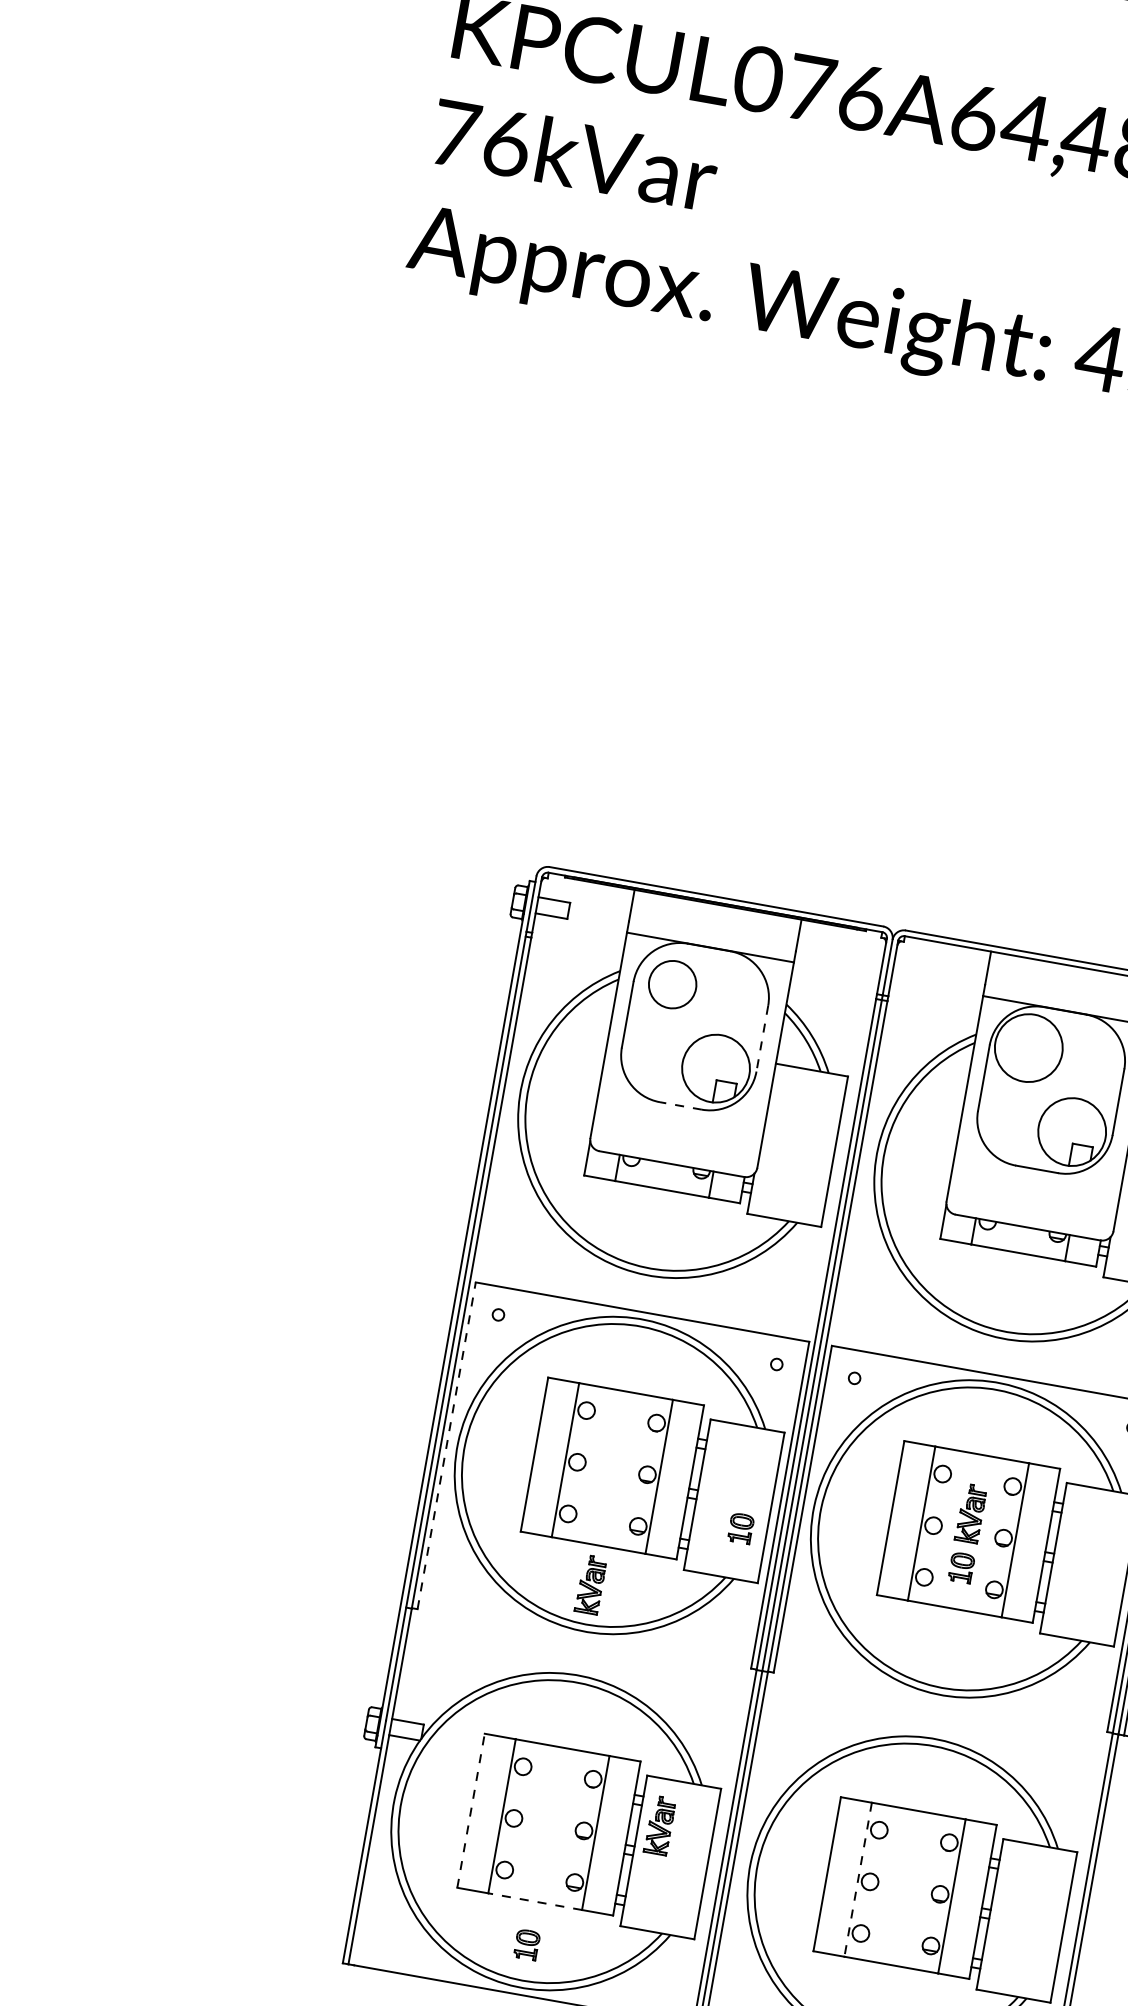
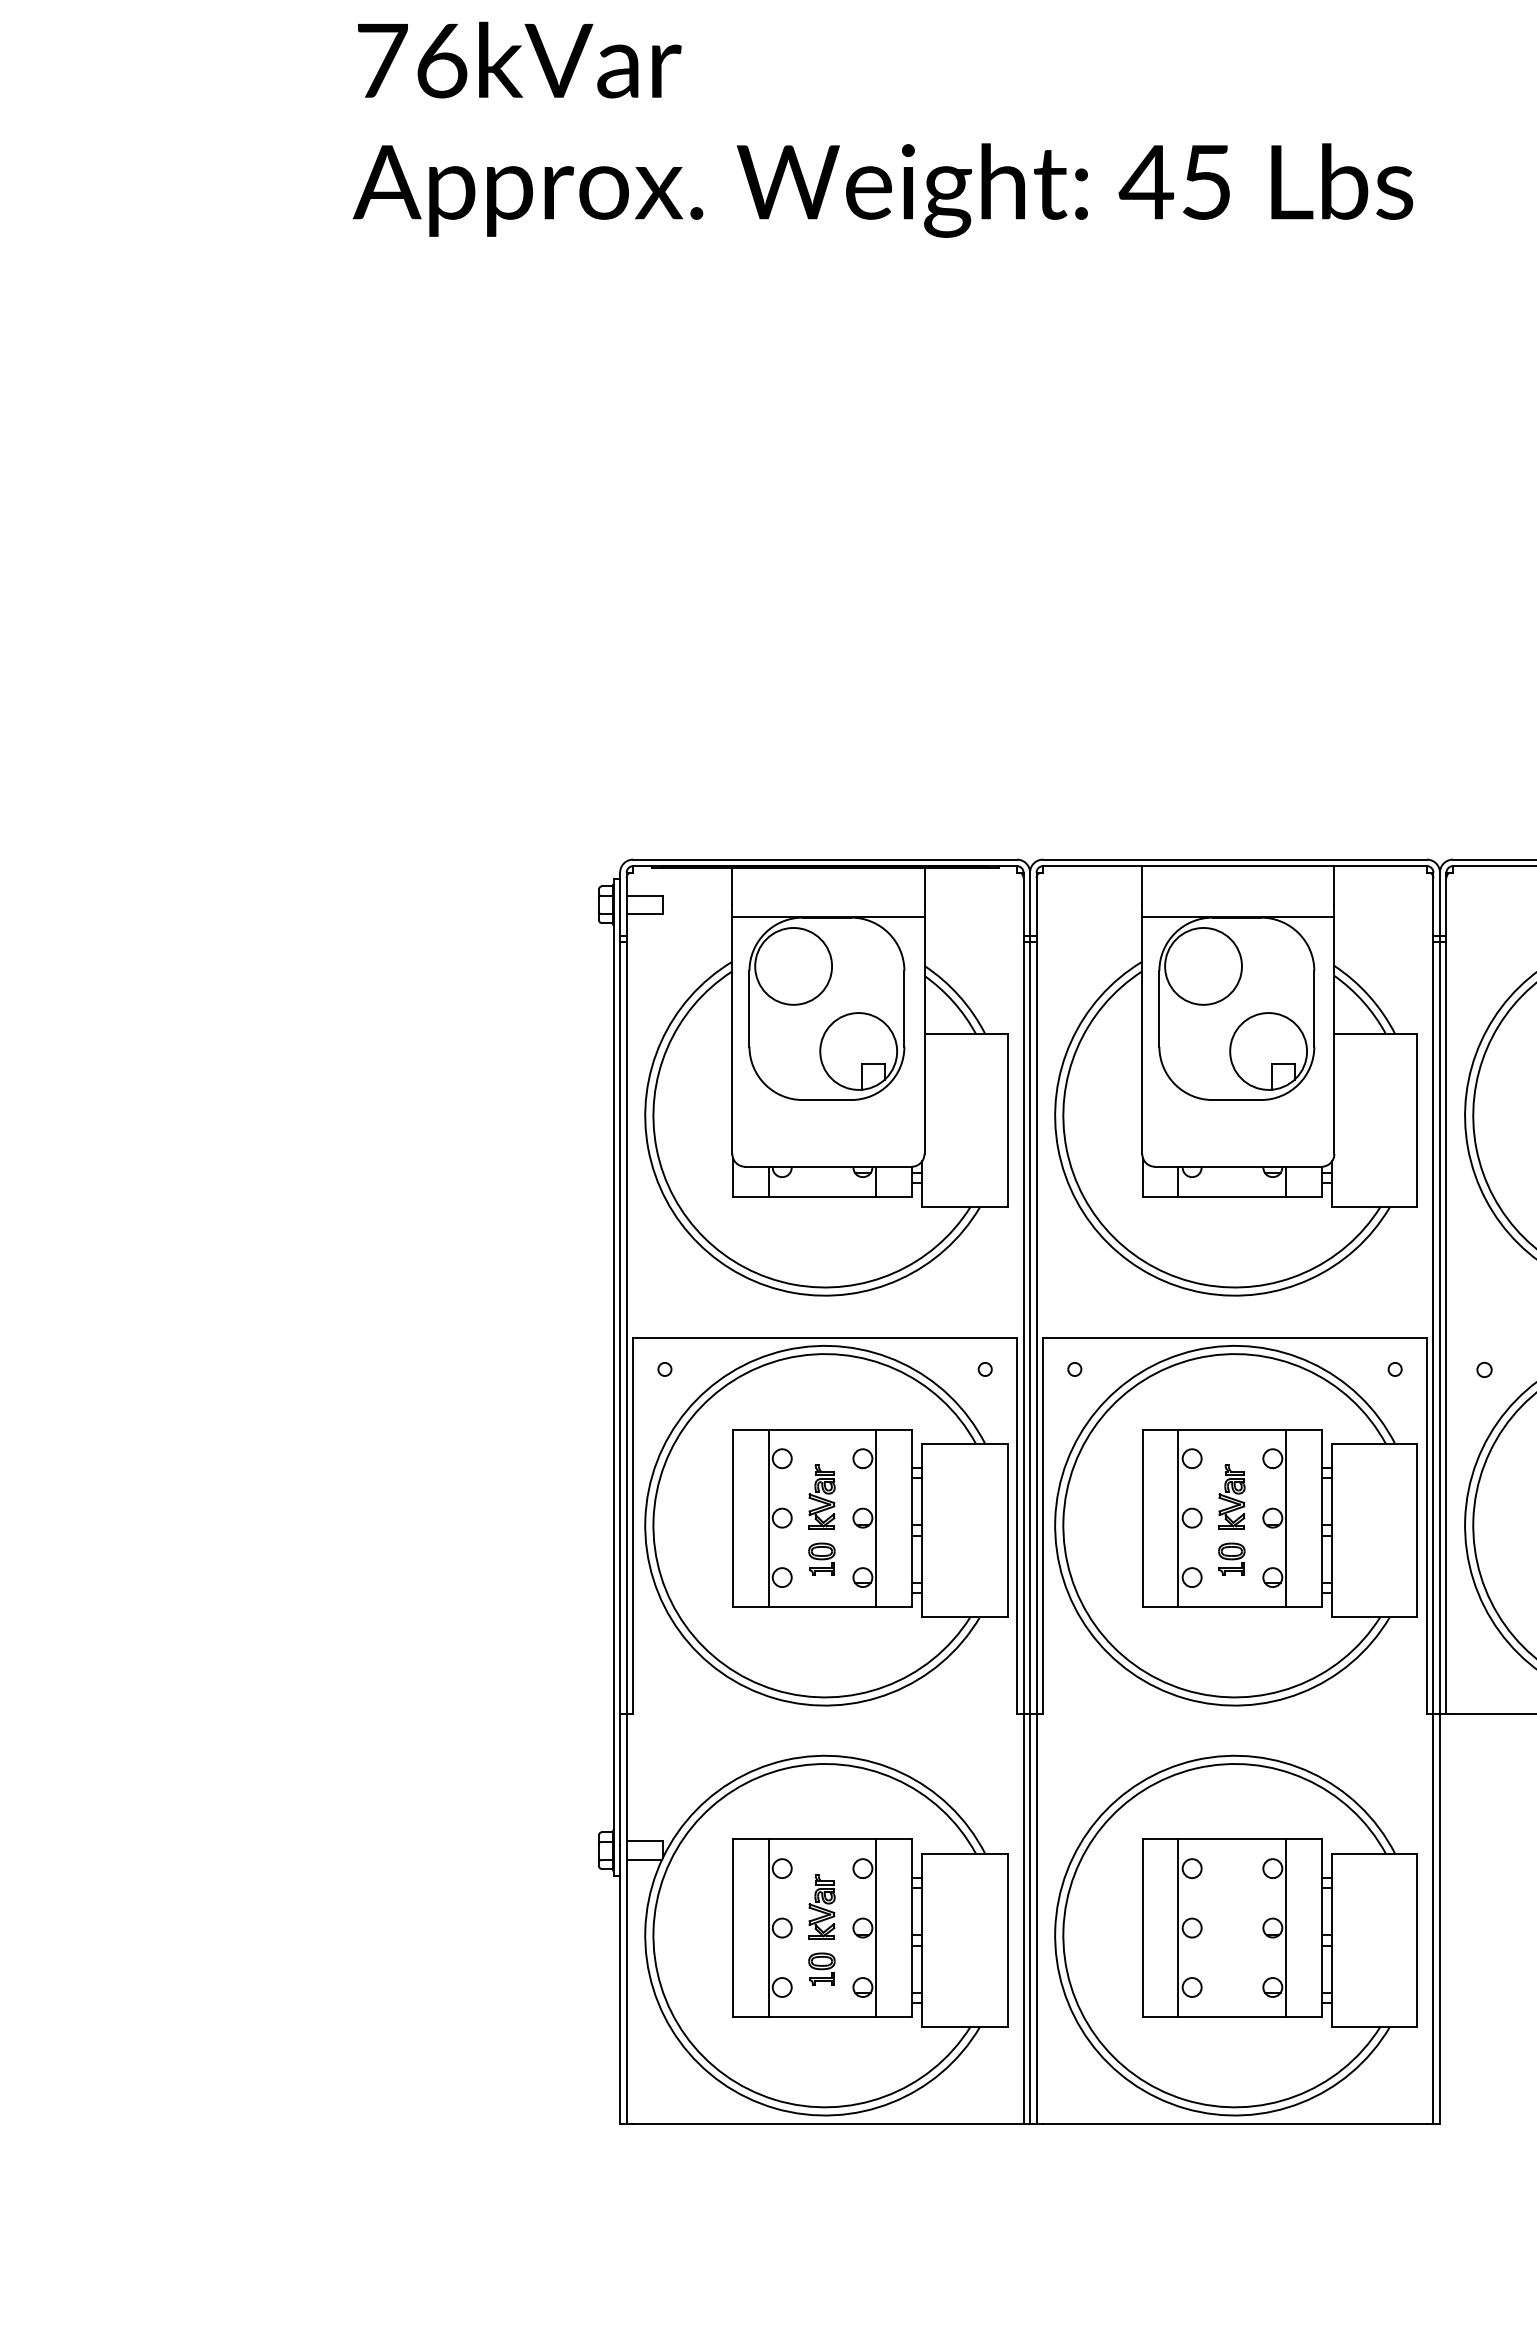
circle: (672, 984) -> (793, 966), size x1.43
line: (762, 1038) -> (904, 1008), dashed -> solid
line: (680, 1106) -> (826, 1100), dashed -> solid
line: (447, 1445) -> (633, 1525), dashed -> solid
part: (740, 1527) -> (821, 1558), moved
part: (590, 1584) -> (821, 1496), moved
line: (470, 1811) -> (732, 1928), dashed -> solid
part: (659, 1825) -> (821, 1906), moved
line: (858, 1880) -> (1178, 1928), dashed -> solid
line: (535, 1901) -> (822, 2016), dashed -> solid
part: (526, 1943) -> (821, 1968), moved

